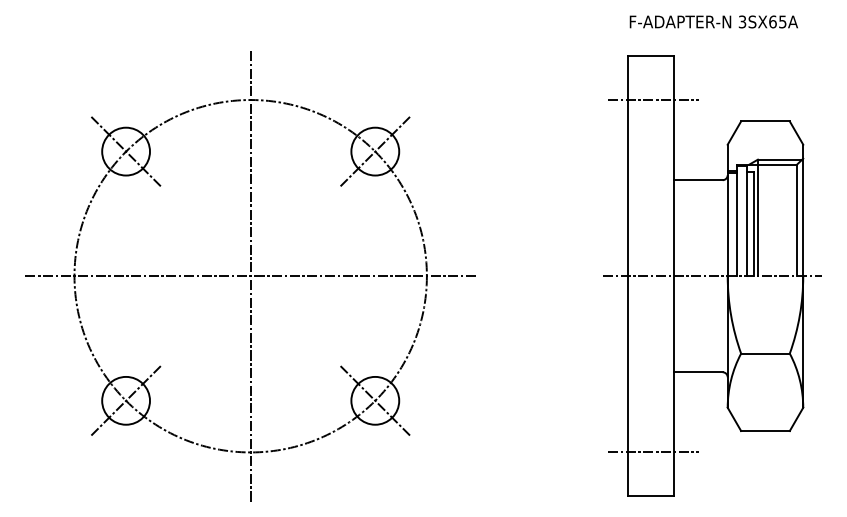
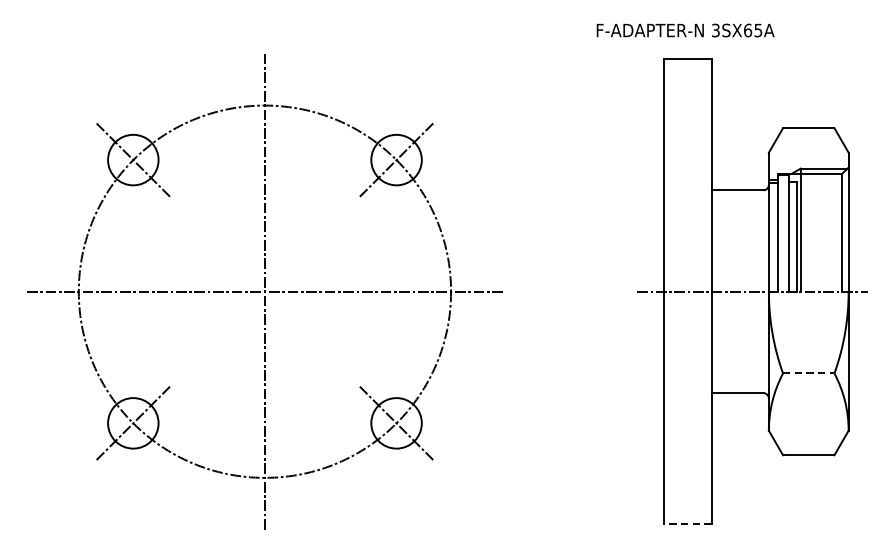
text: (713, 21) -> (685, 30), moved
line: (653, 100) -> (690, 106), removed
line: (765, 353) -> (808, 373), solid -> dashed
line: (653, 452) -> (690, 477), removed
line: (650, 496) -> (687, 524), solid -> dashed

